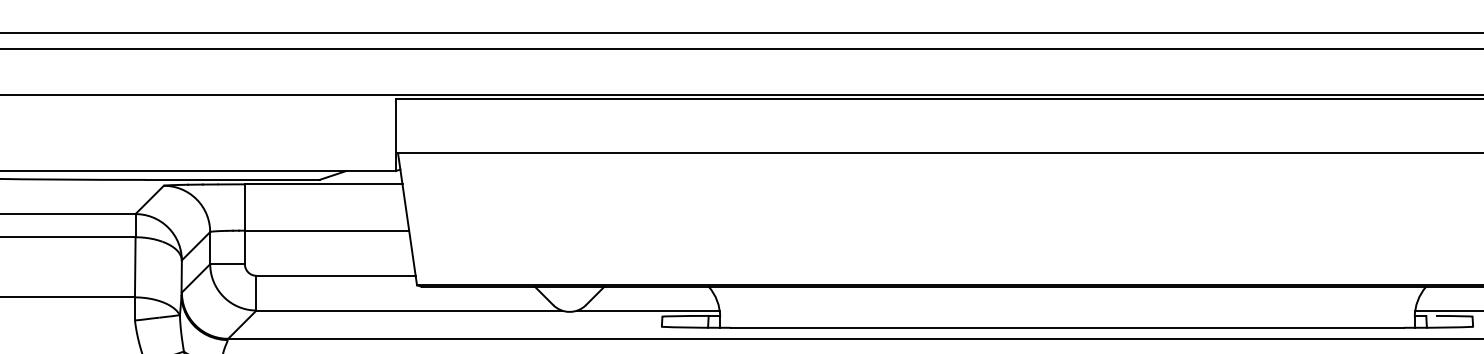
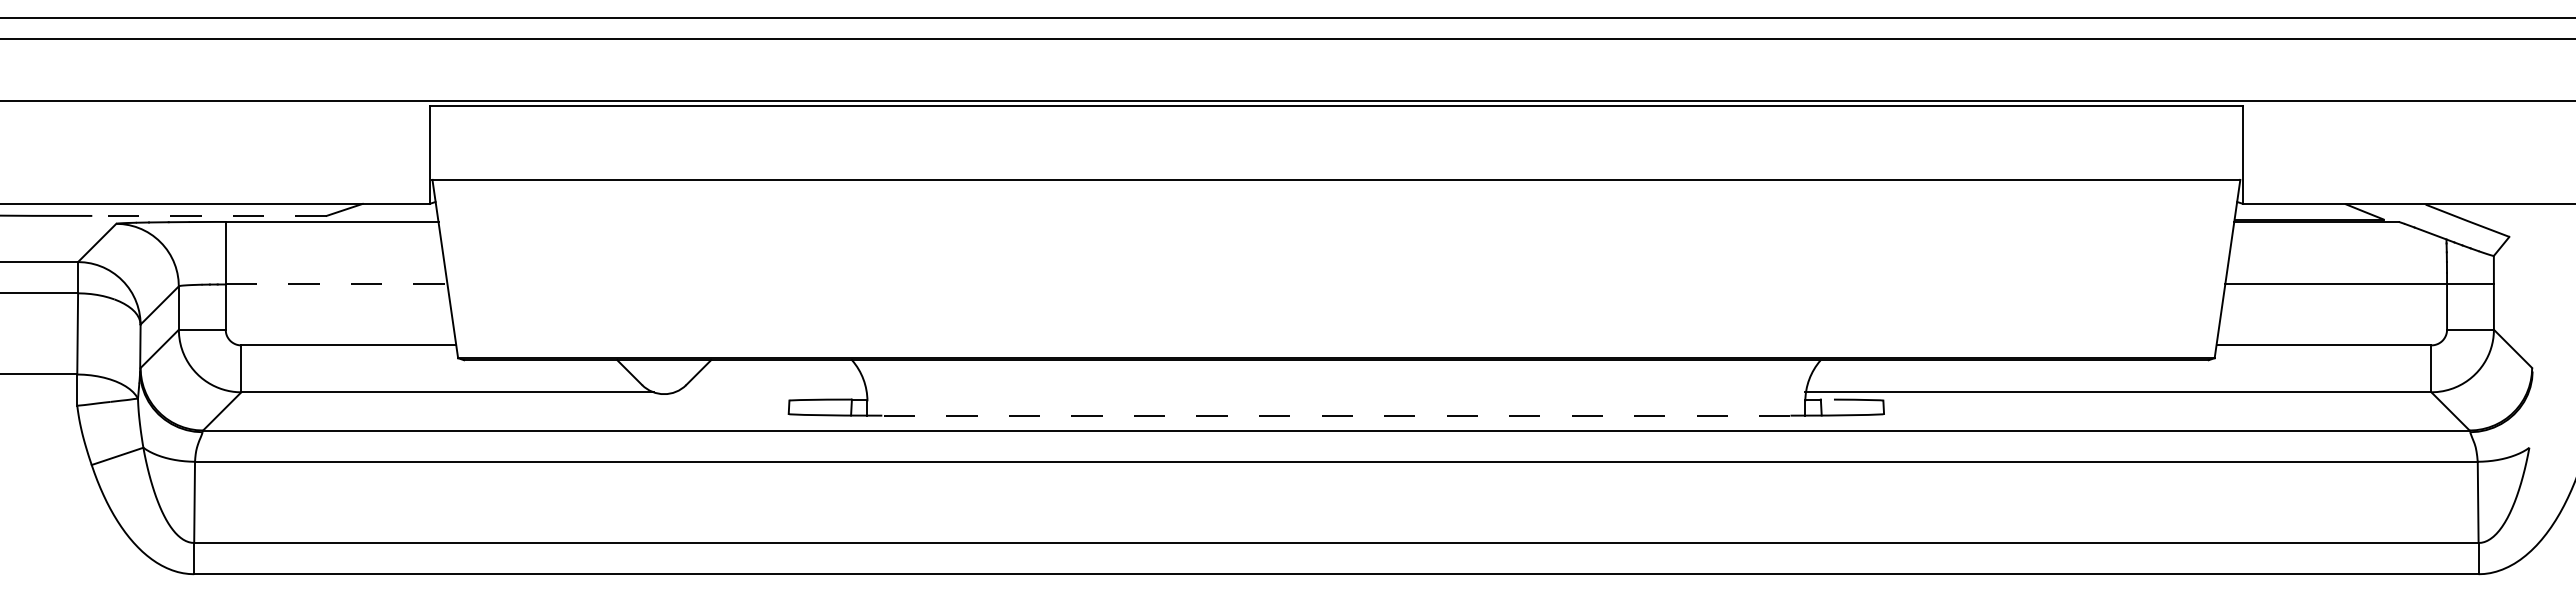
line: (232, 179) -> (208, 215), solid -> dashed
line: (326, 230) -> (336, 284), solid -> dashed
line: (648, 310) -> (770, 392), removed
line: (1066, 327) -> (1335, 415), solid -> dashed

